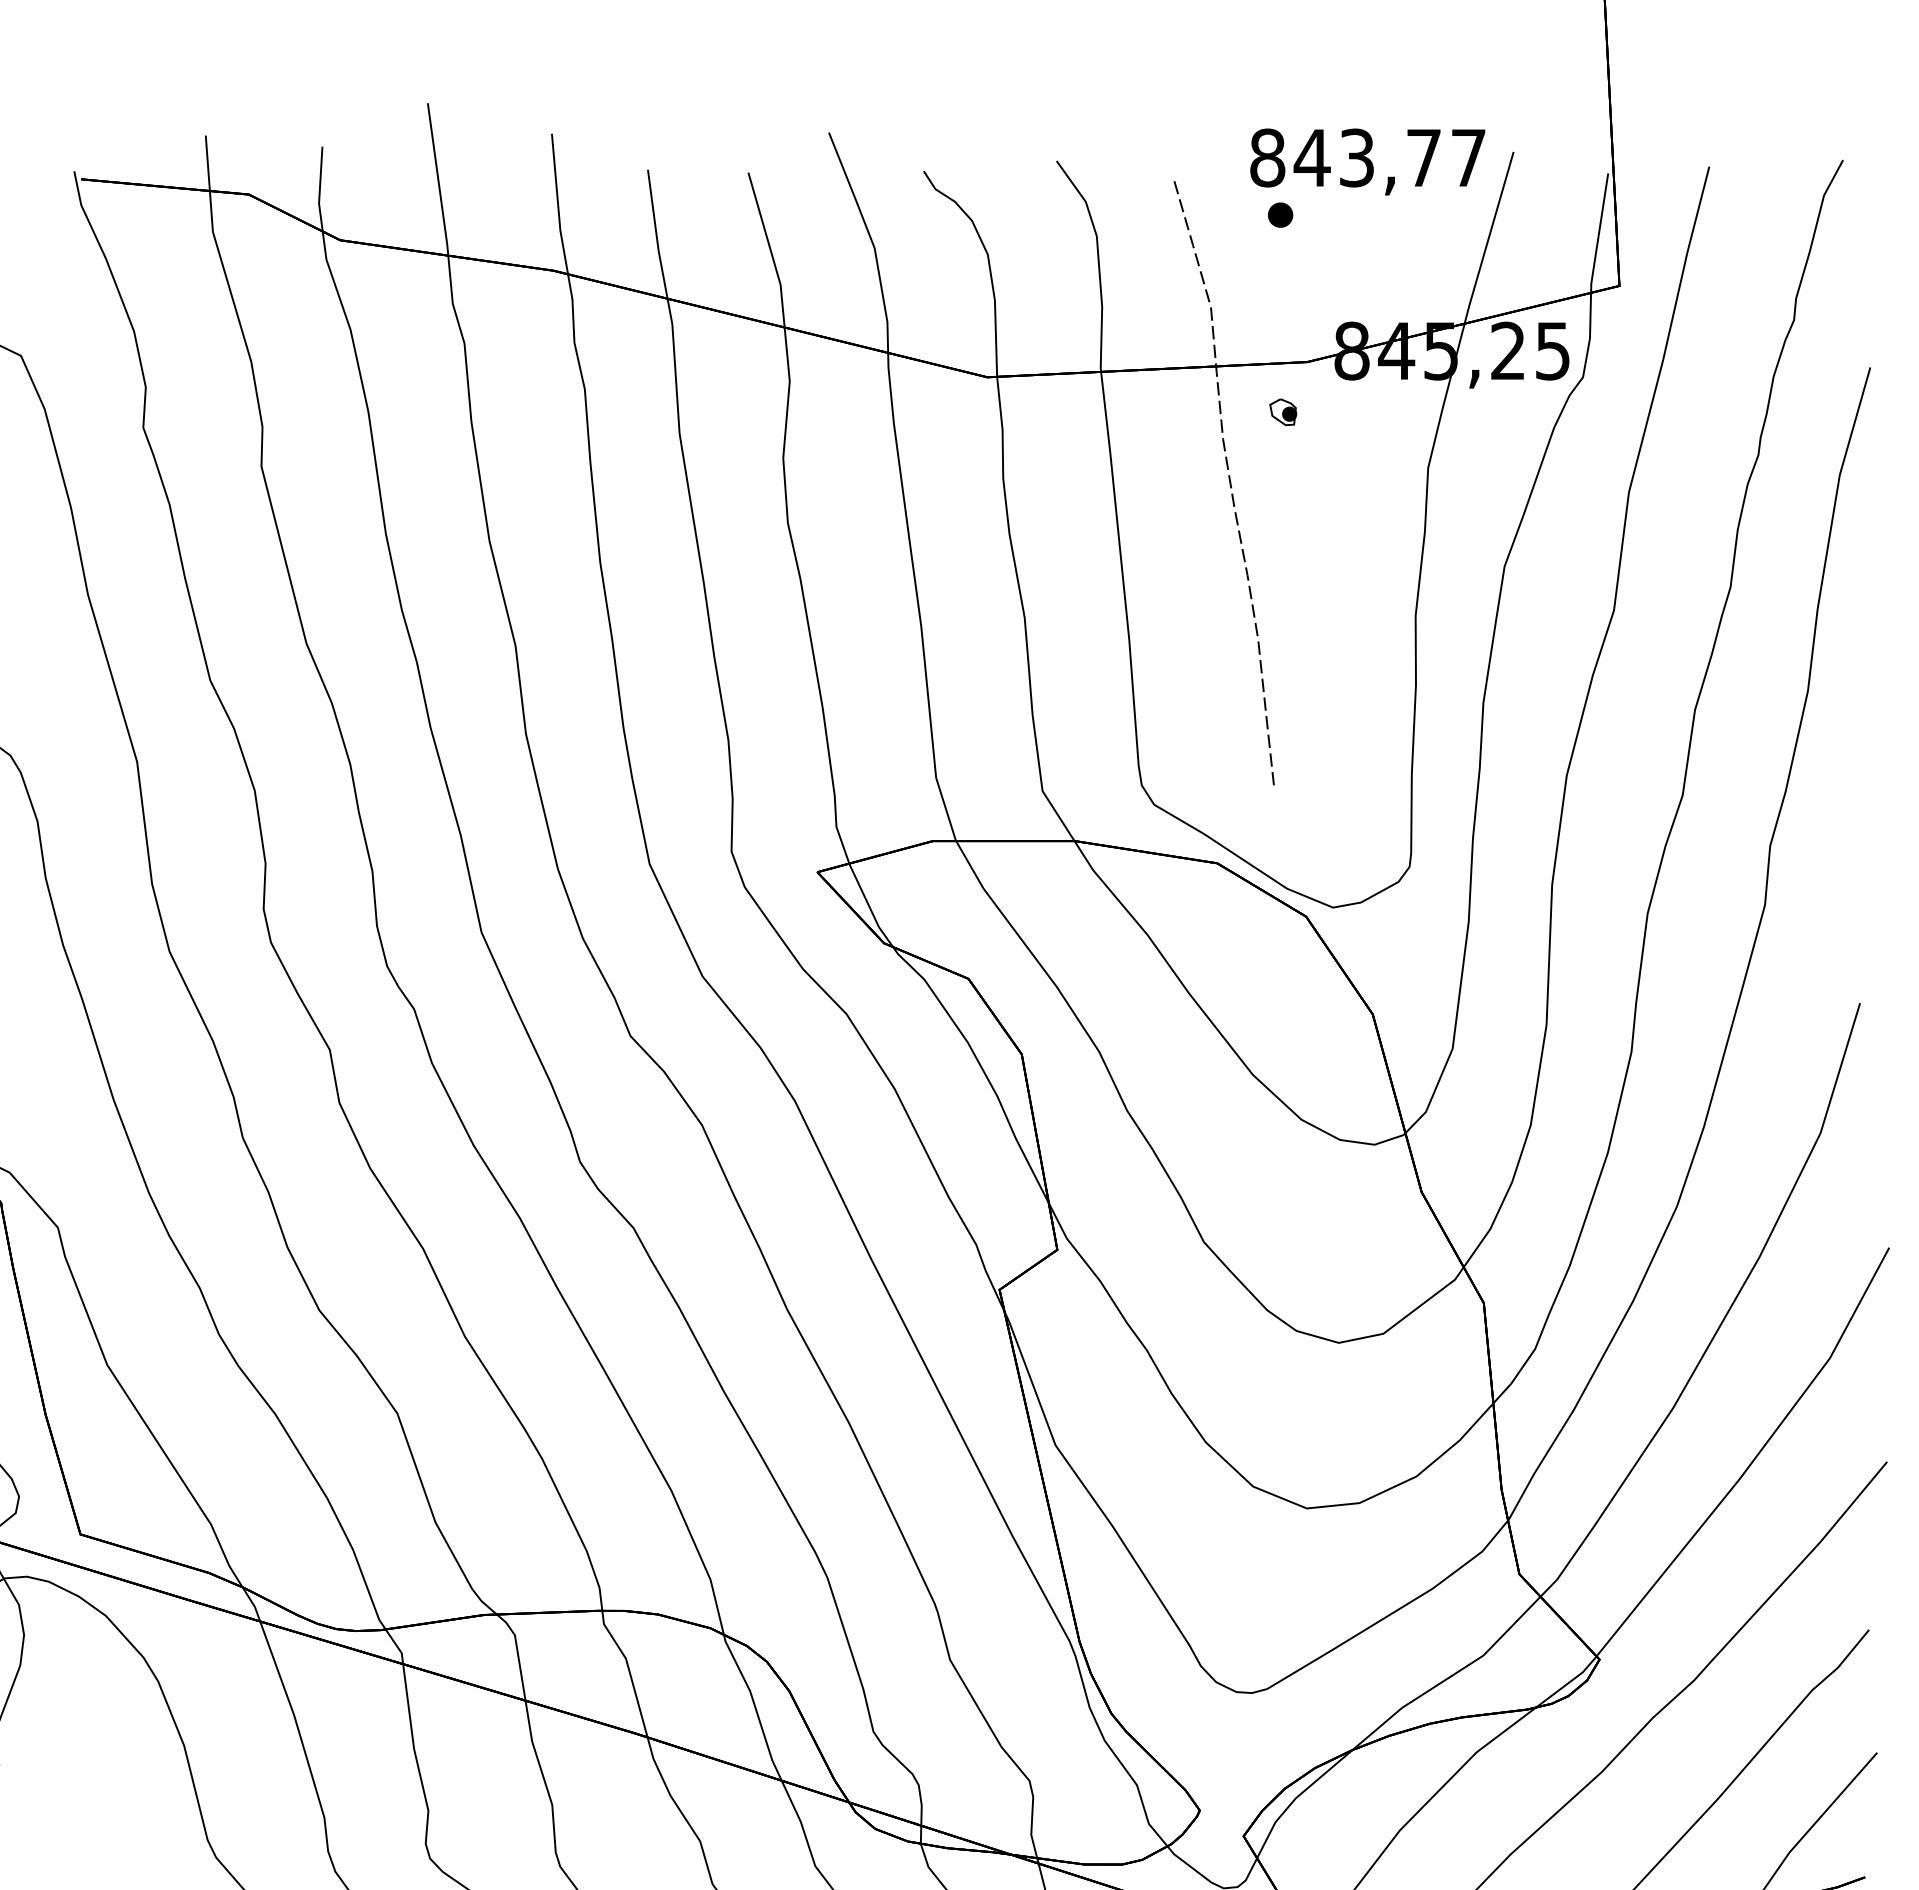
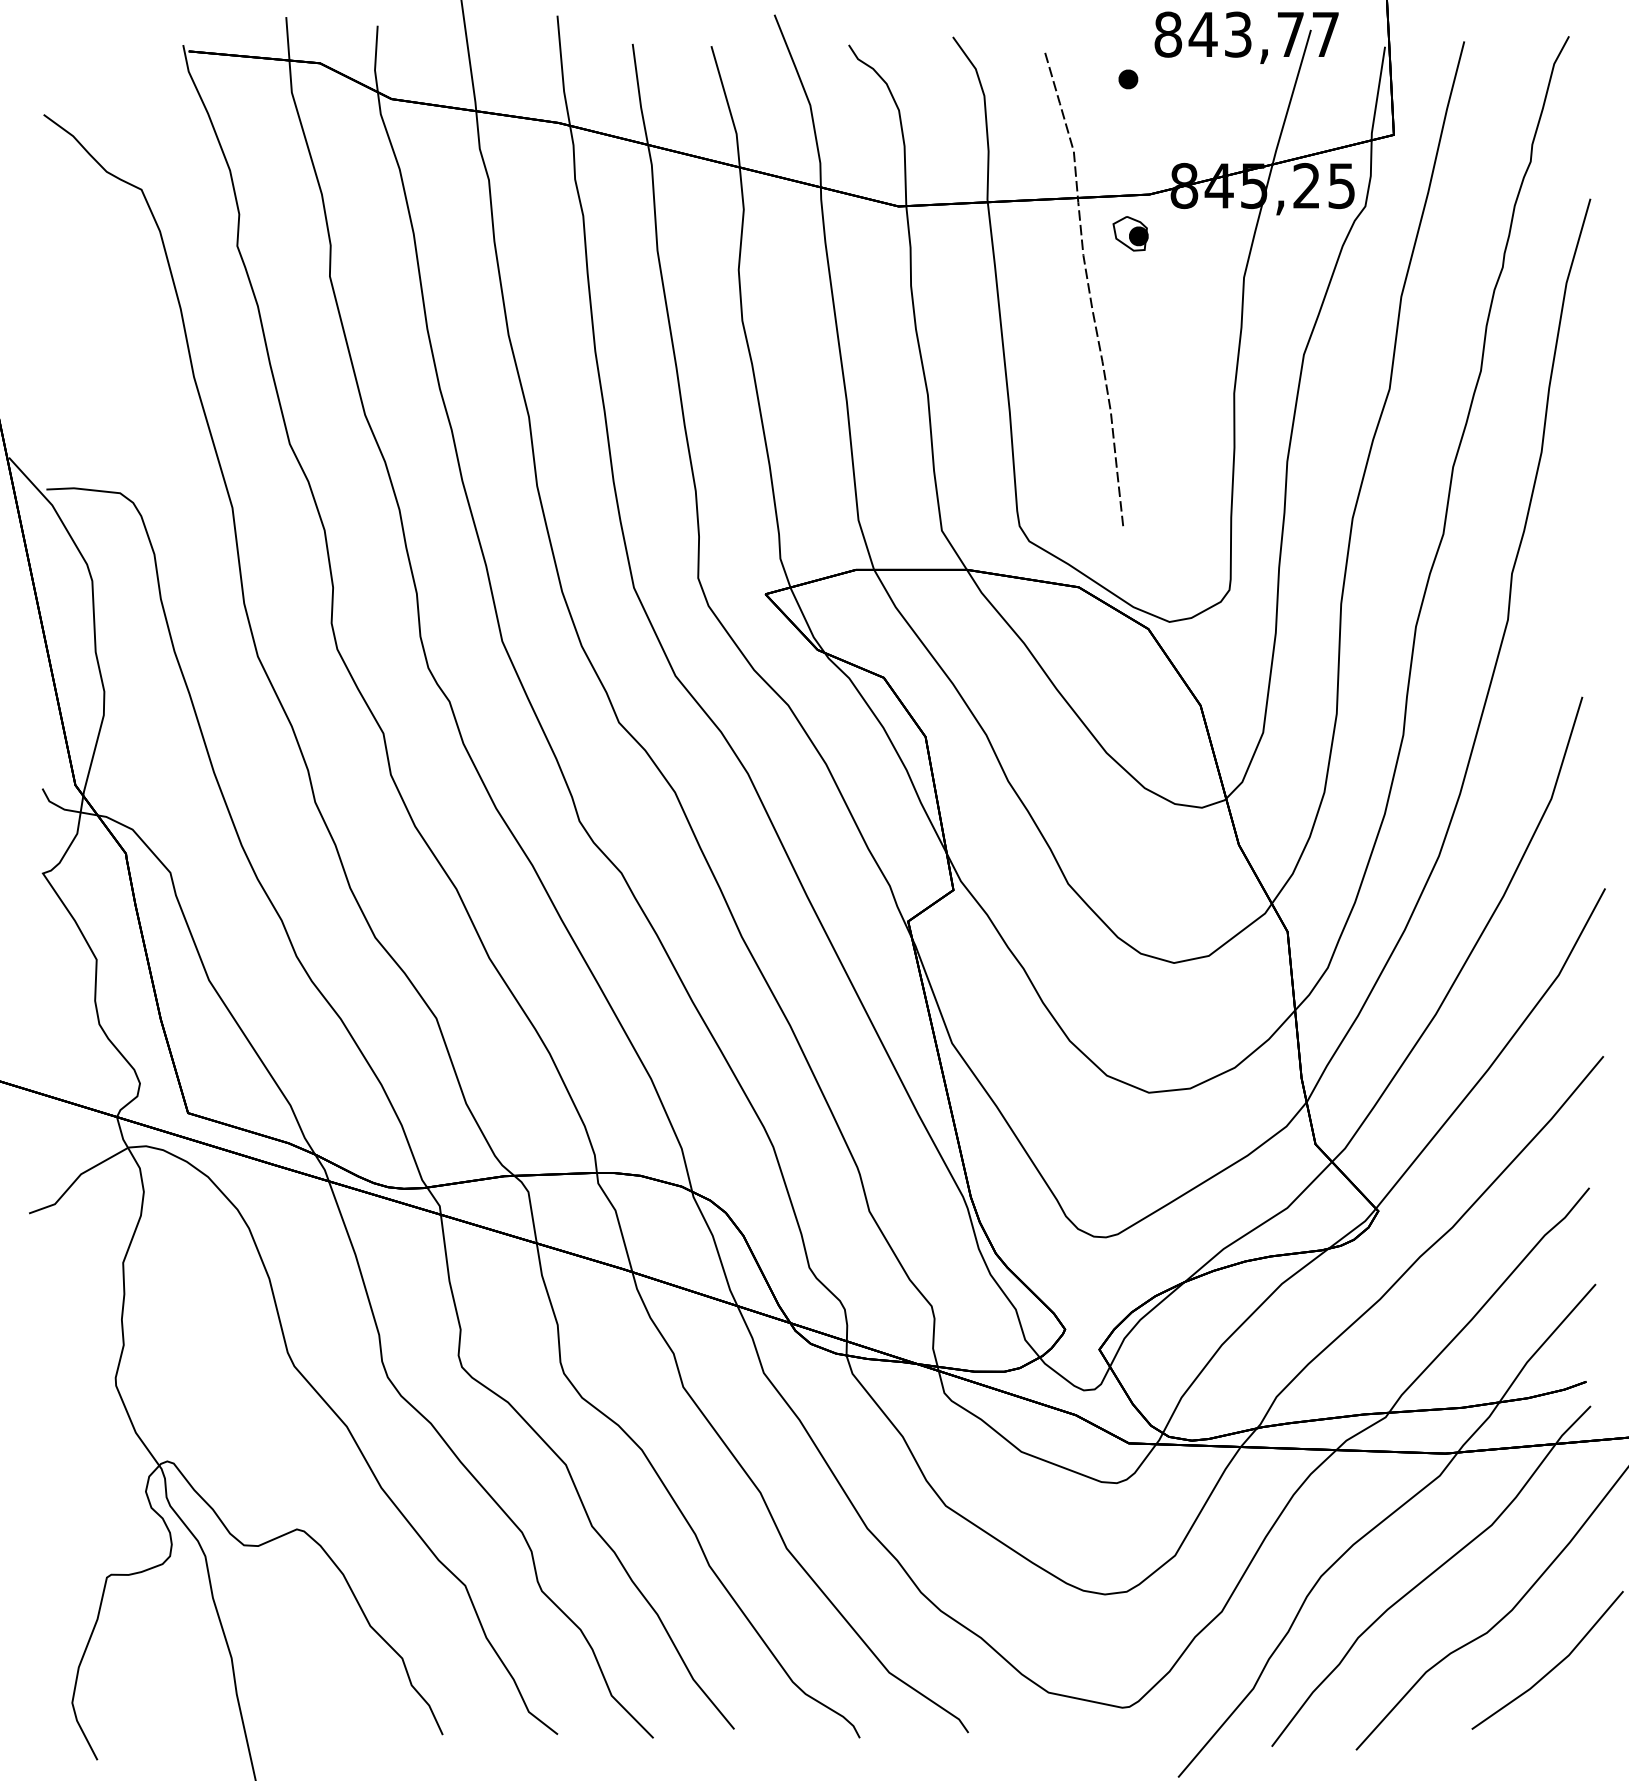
text: (1367, 161) -> (1246, 37), moved
part: (1283, 411) -> (1130, 233), size x1.67

